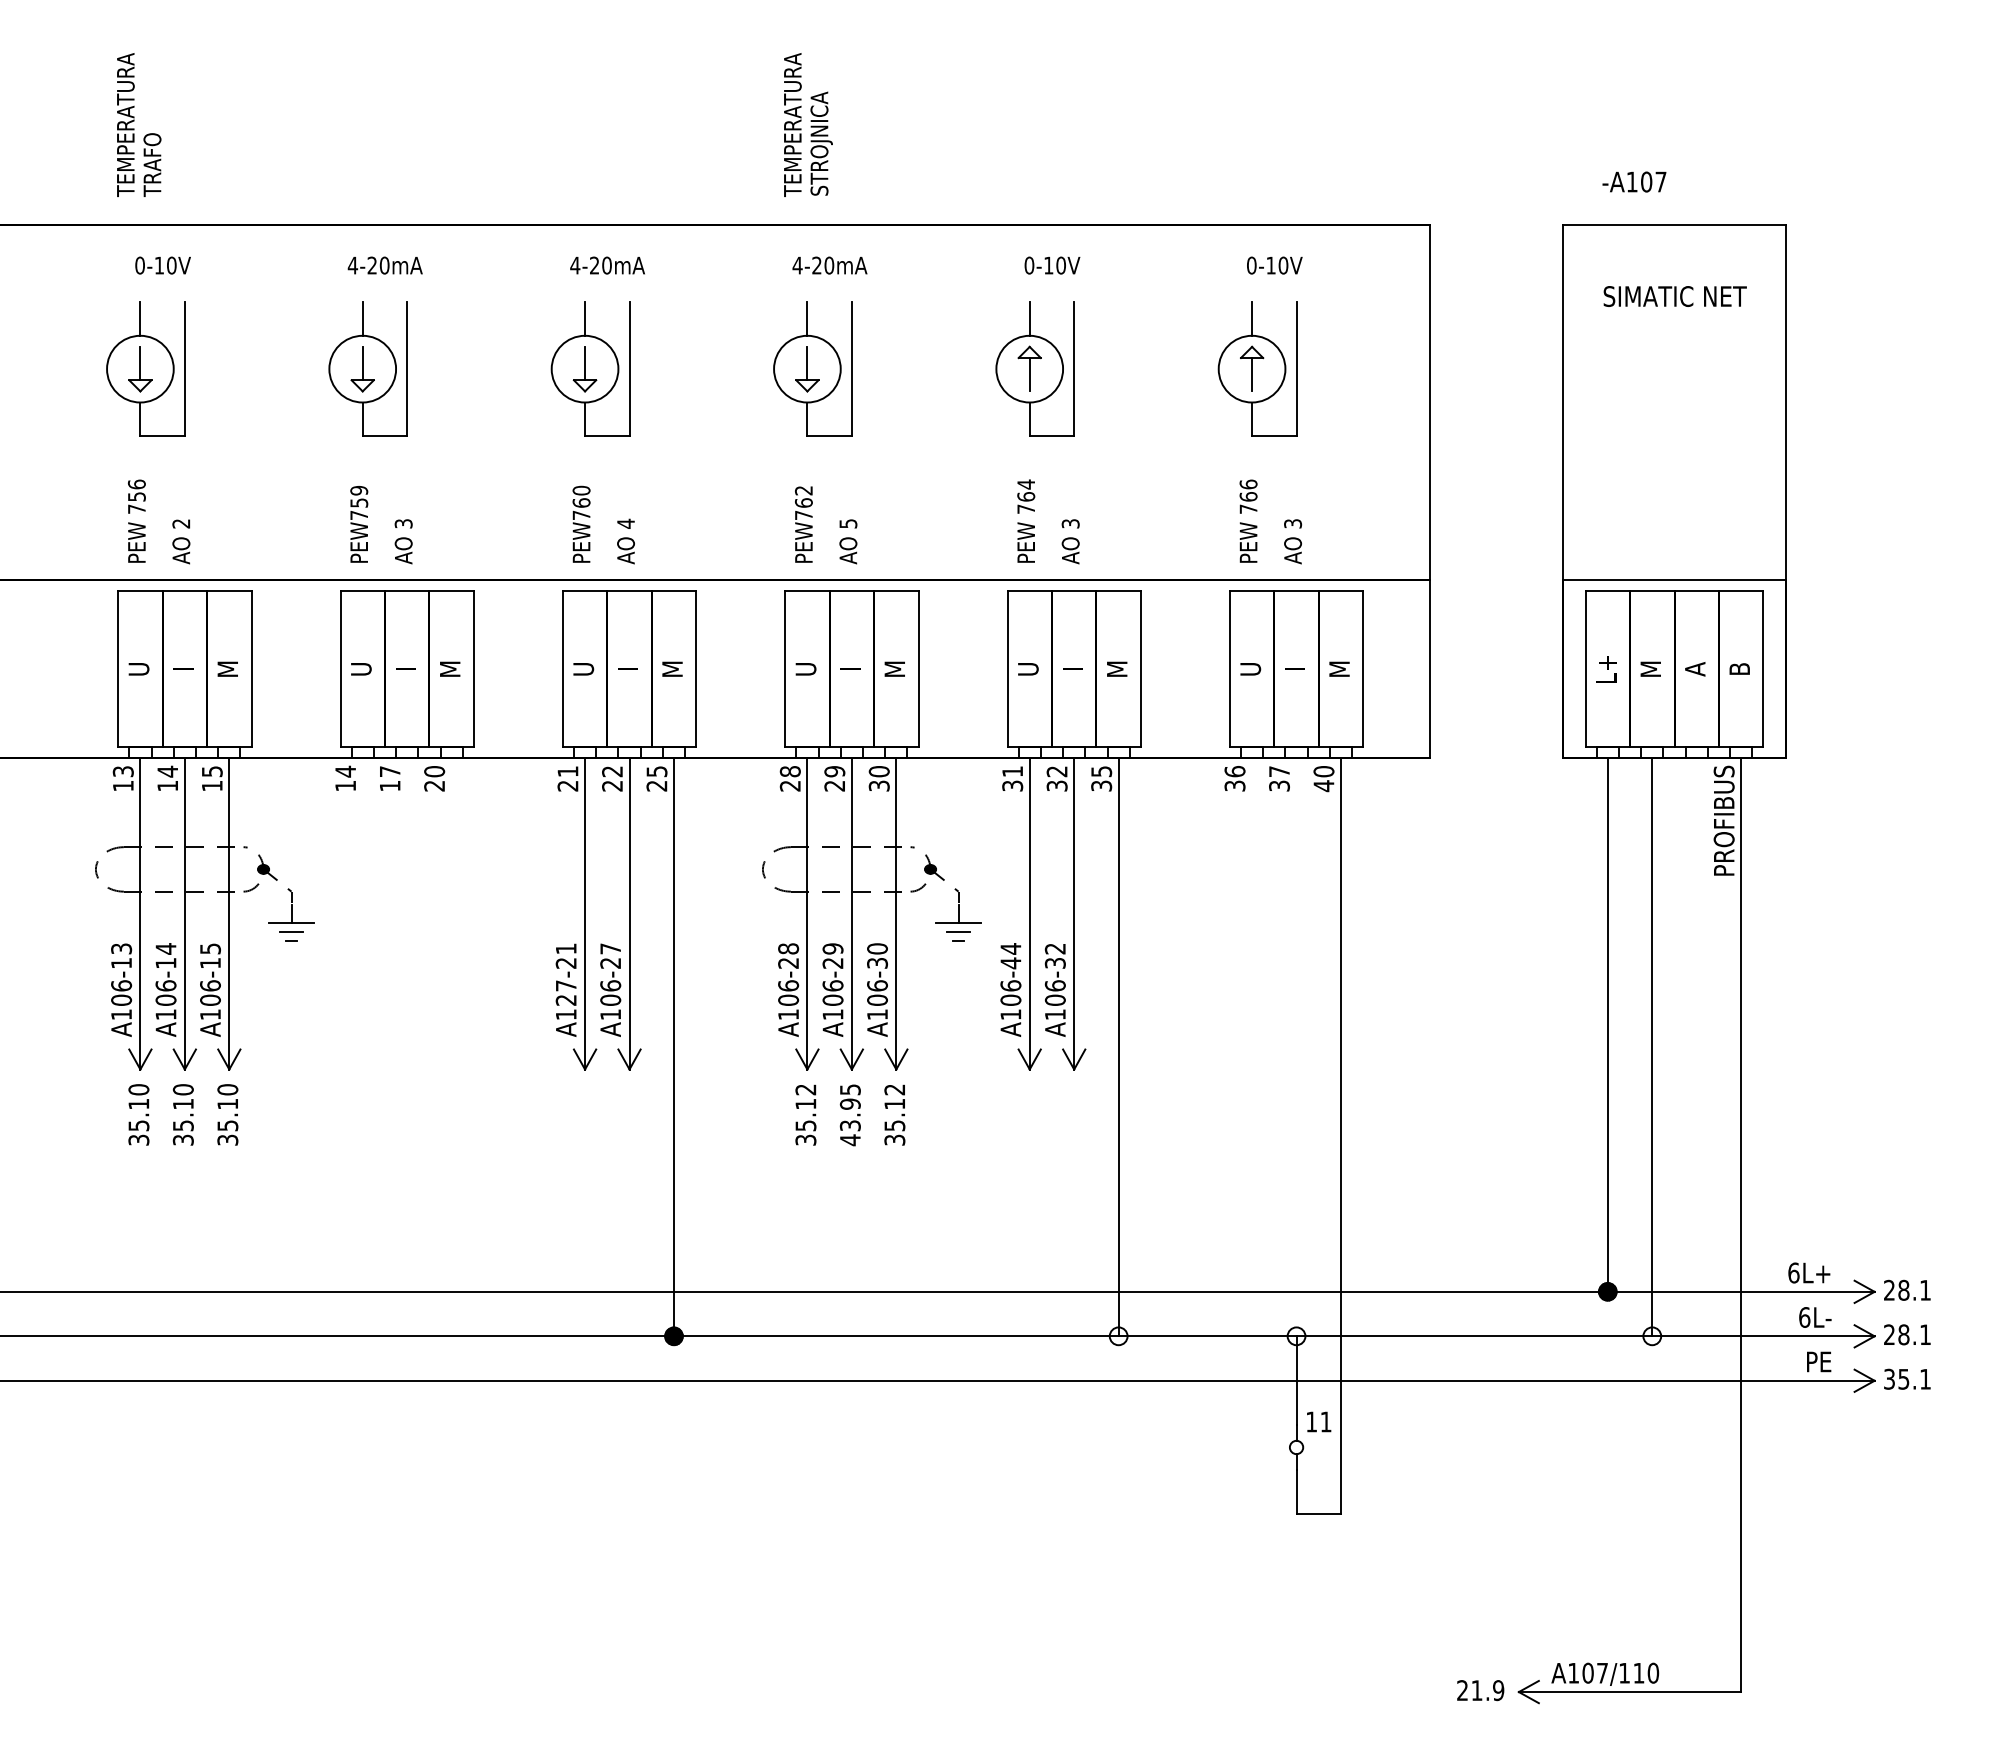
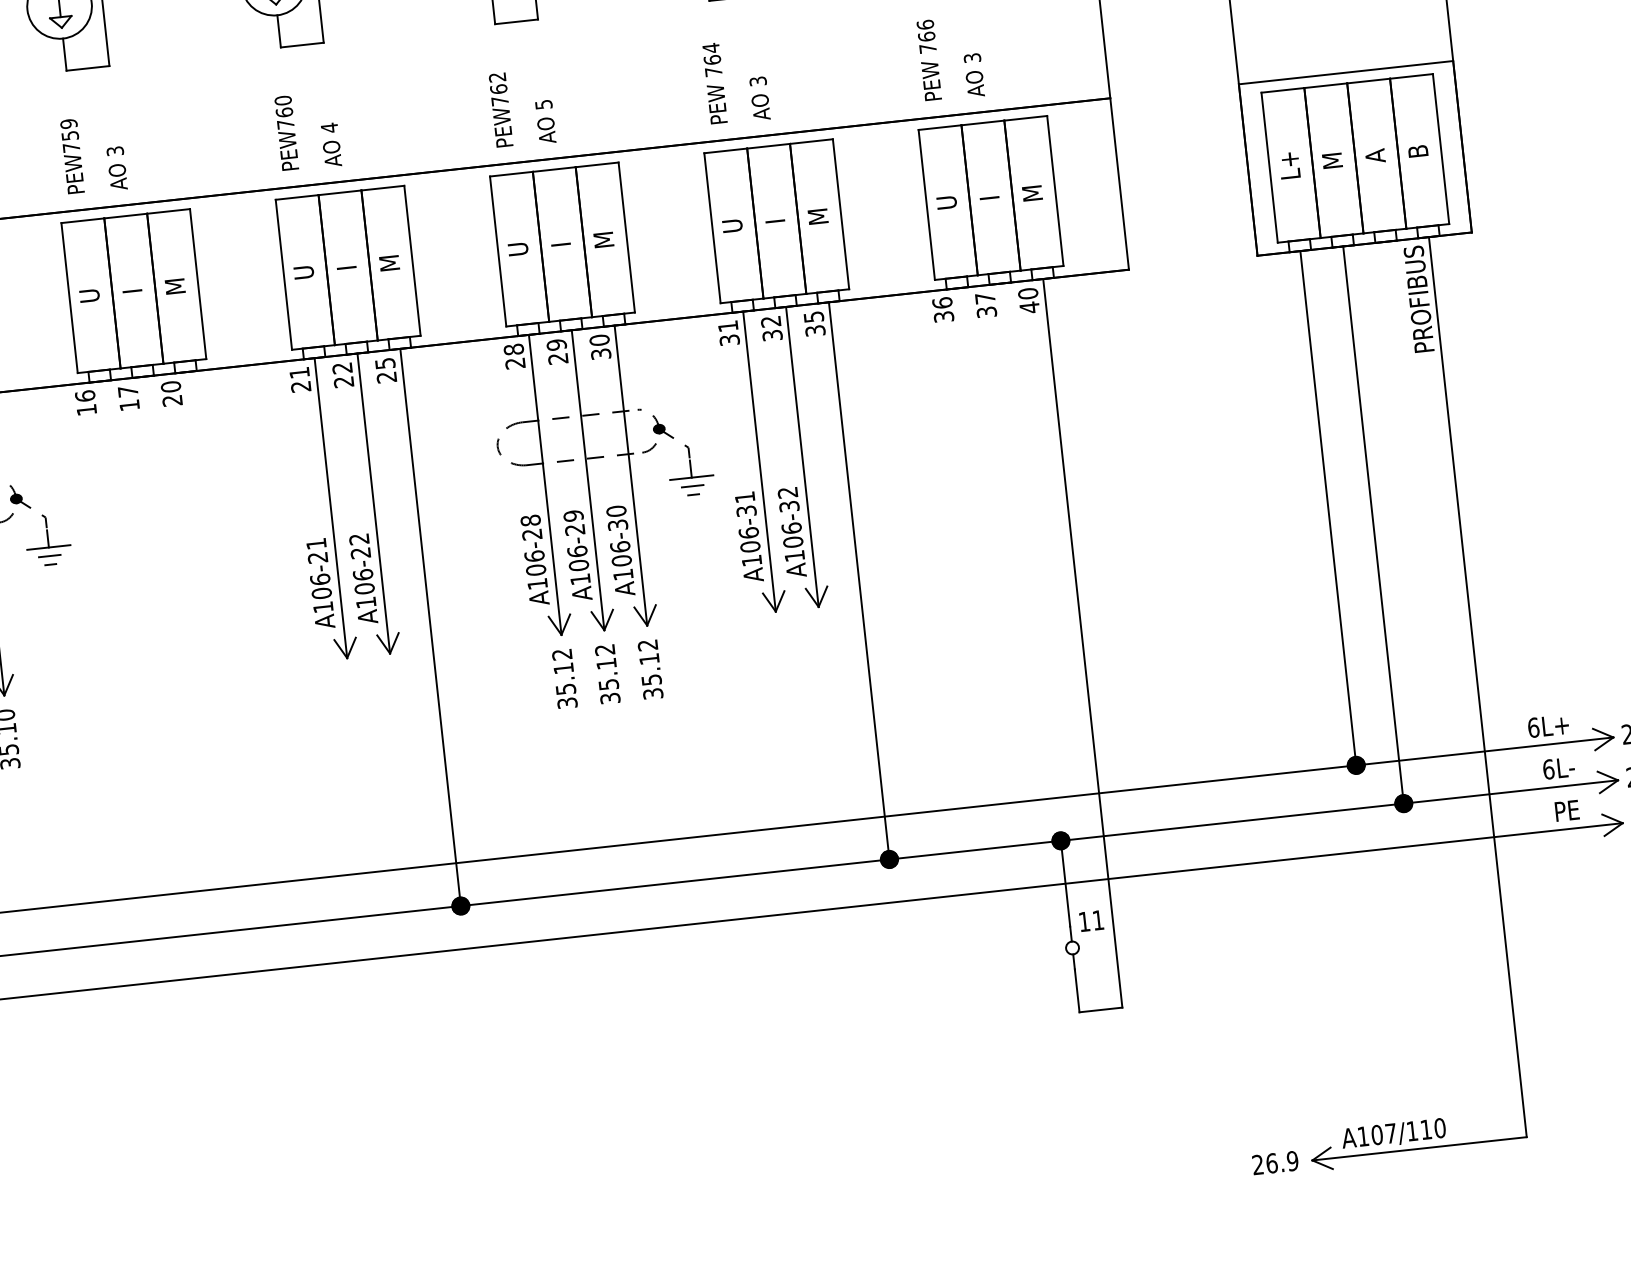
text: (345, 771) -> (85, 396), 14 -> 16
text: (610, 948) -> (359, 538), A106-27 -> A106-22
text: (1010, 956) -> (745, 504), A106-44 -> A106-31
text: (565, 992) -> (320, 586), A127-21 -> A106-21
text: (849, 1115) -> (606, 674), 43.95 -> 35.12
hatch: (1118, 1336) -> (889, 859), added
hatch: (1296, 1336) -> (1060, 841), added
hatch: (1652, 1336) -> (1403, 803), added
text: (1476, 1690) -> (1271, 1163), 21.9 -> 26.9

